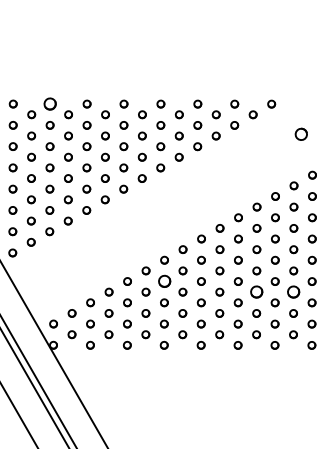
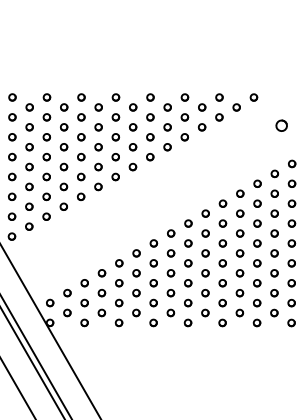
part: (49, 104) -> (46, 97), size x0.62
part: (164, 281) -> (153, 263), size x0.62
part: (256, 292) -> (239, 273), size x0.62
part: (293, 292) -> (274, 273), size x0.62

